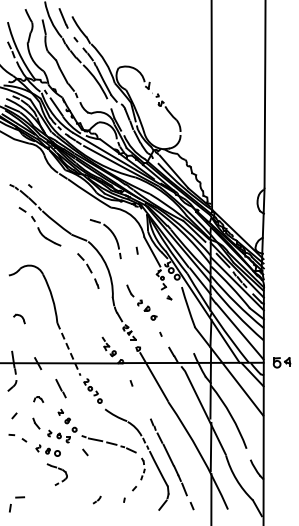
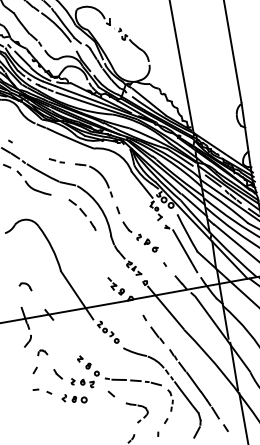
part: (72, 213) -> (56, 161), added
line: (136, 250) -> (117, 210), moved
part: (19, 318) -> (25, 286), moved
line: (182, 324) -> (184, 251), added
line: (68, 349) -> (76, 295), dashed -> solid
line: (60, 388) -> (156, 335), moved
part: (38, 399) -> (42, 352), moved
part: (56, 474) -> (137, 411), moved

